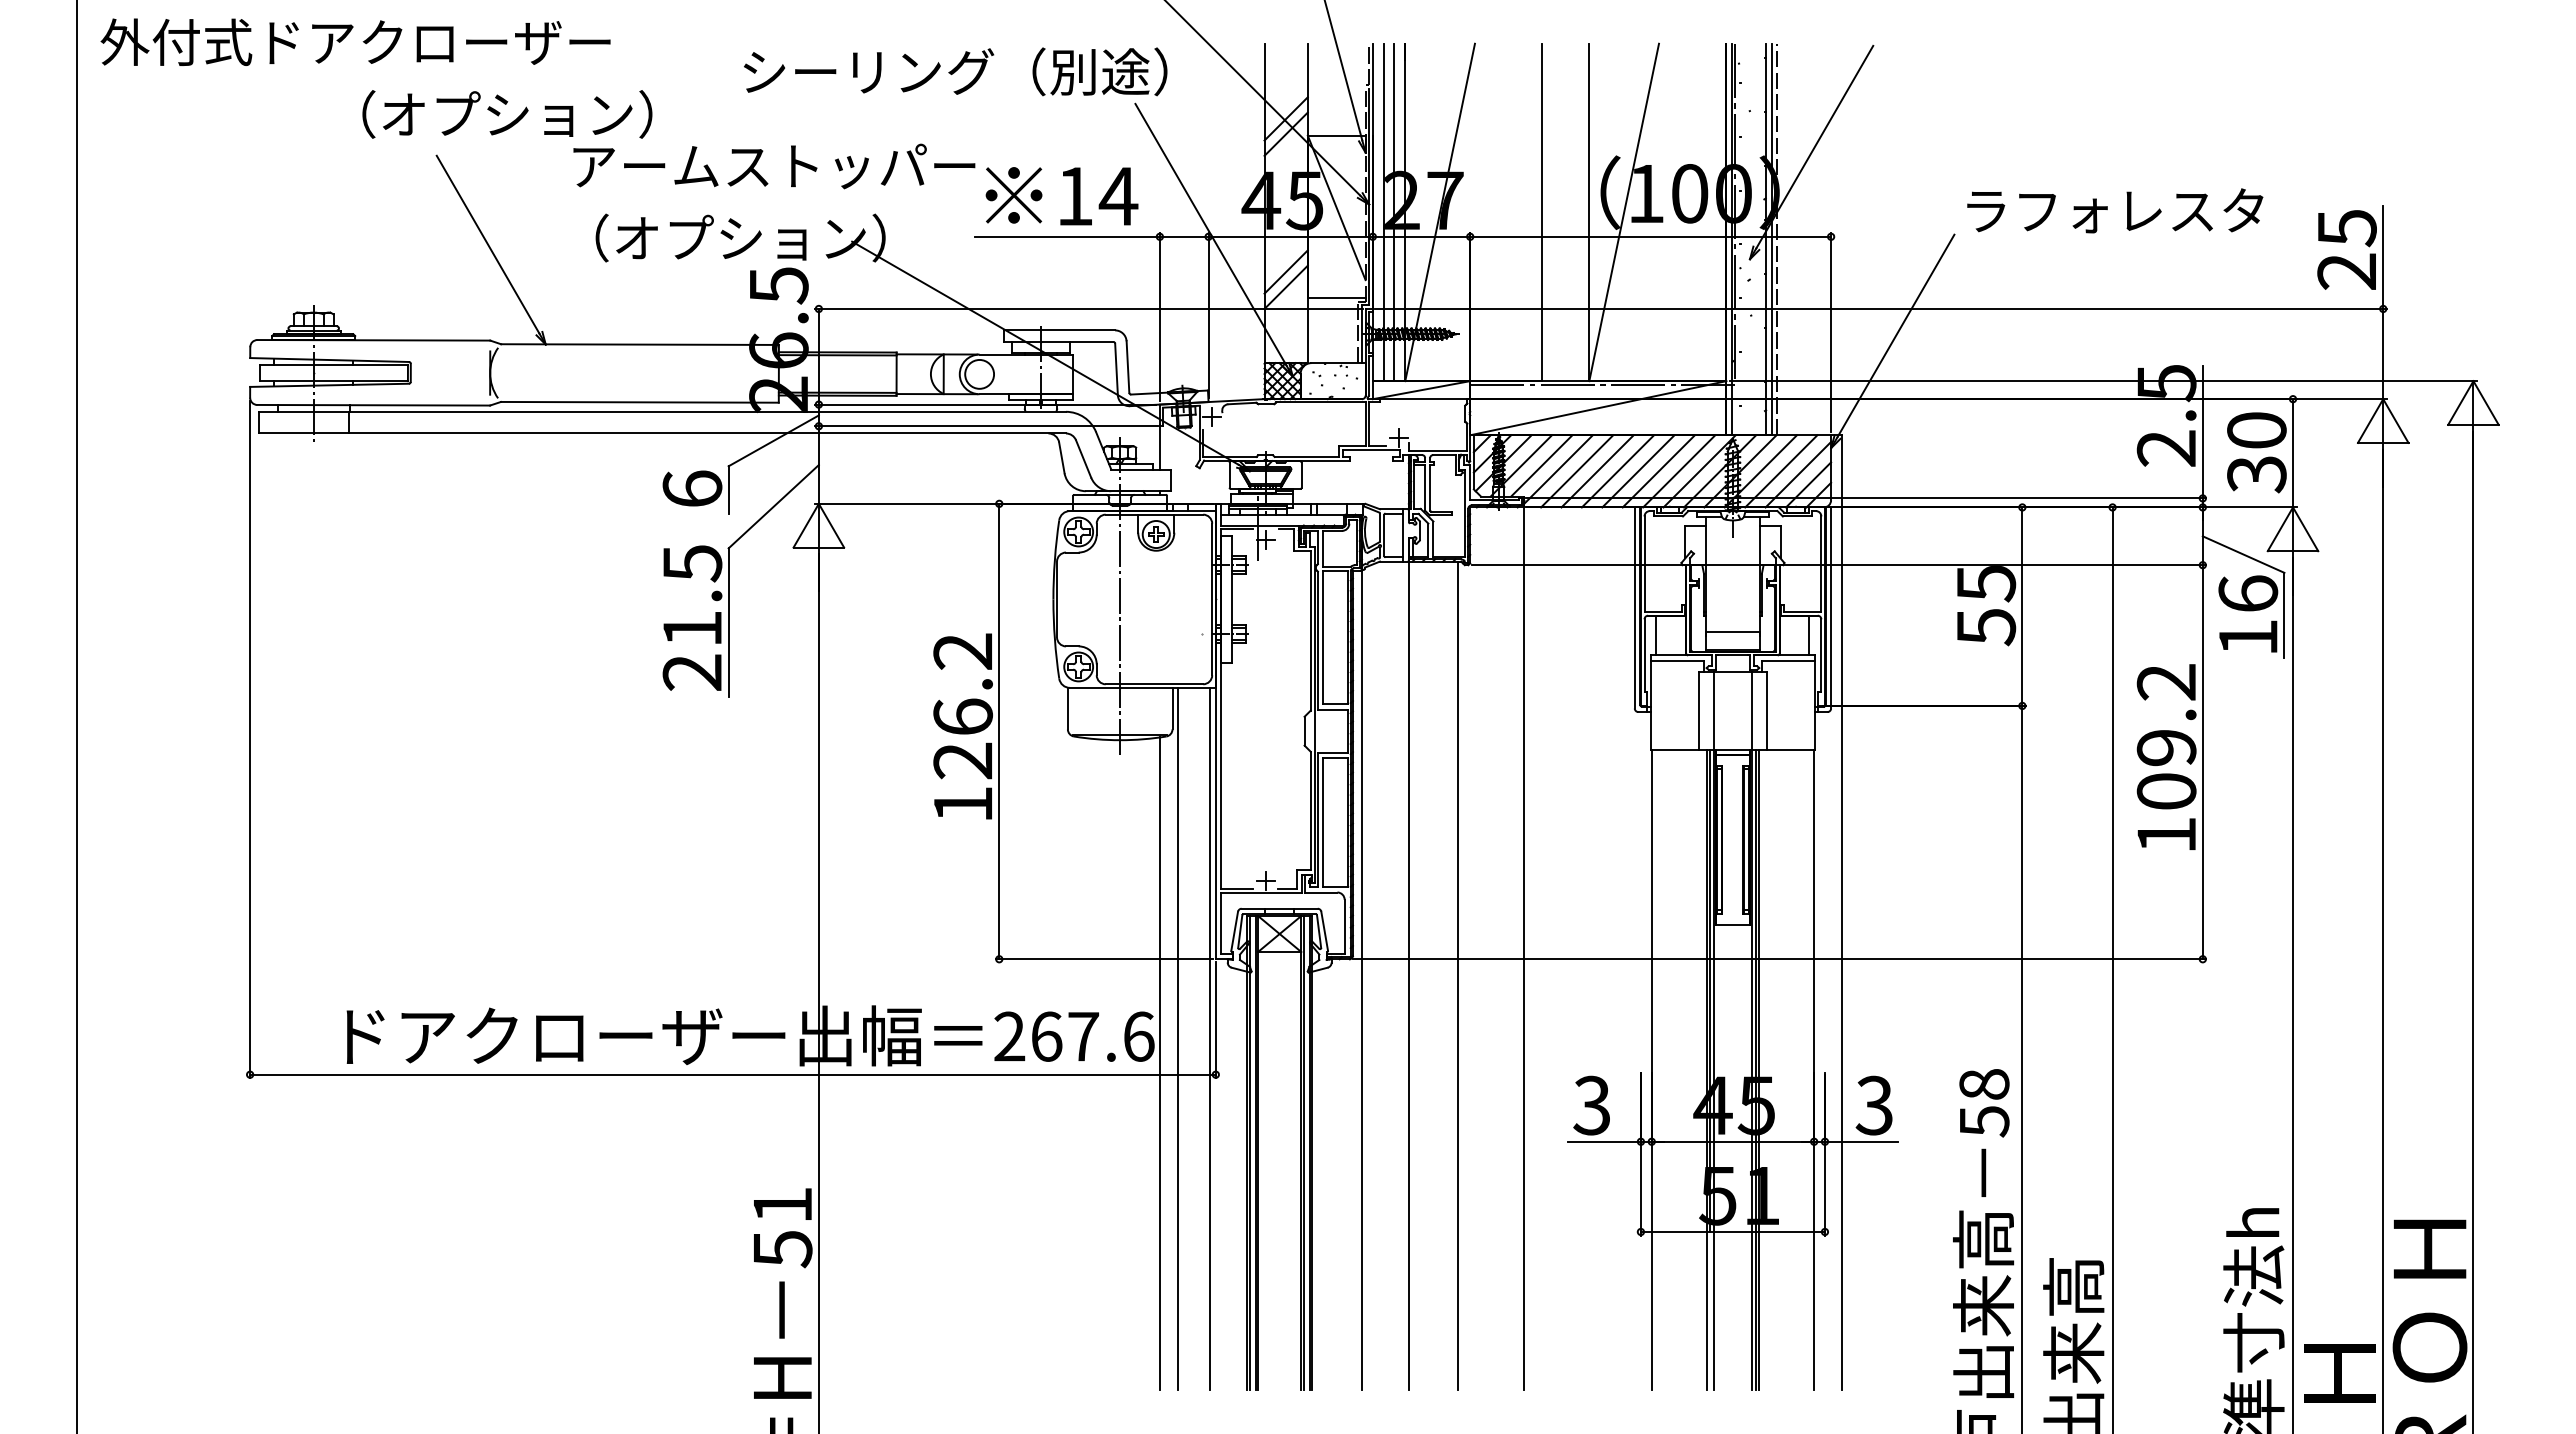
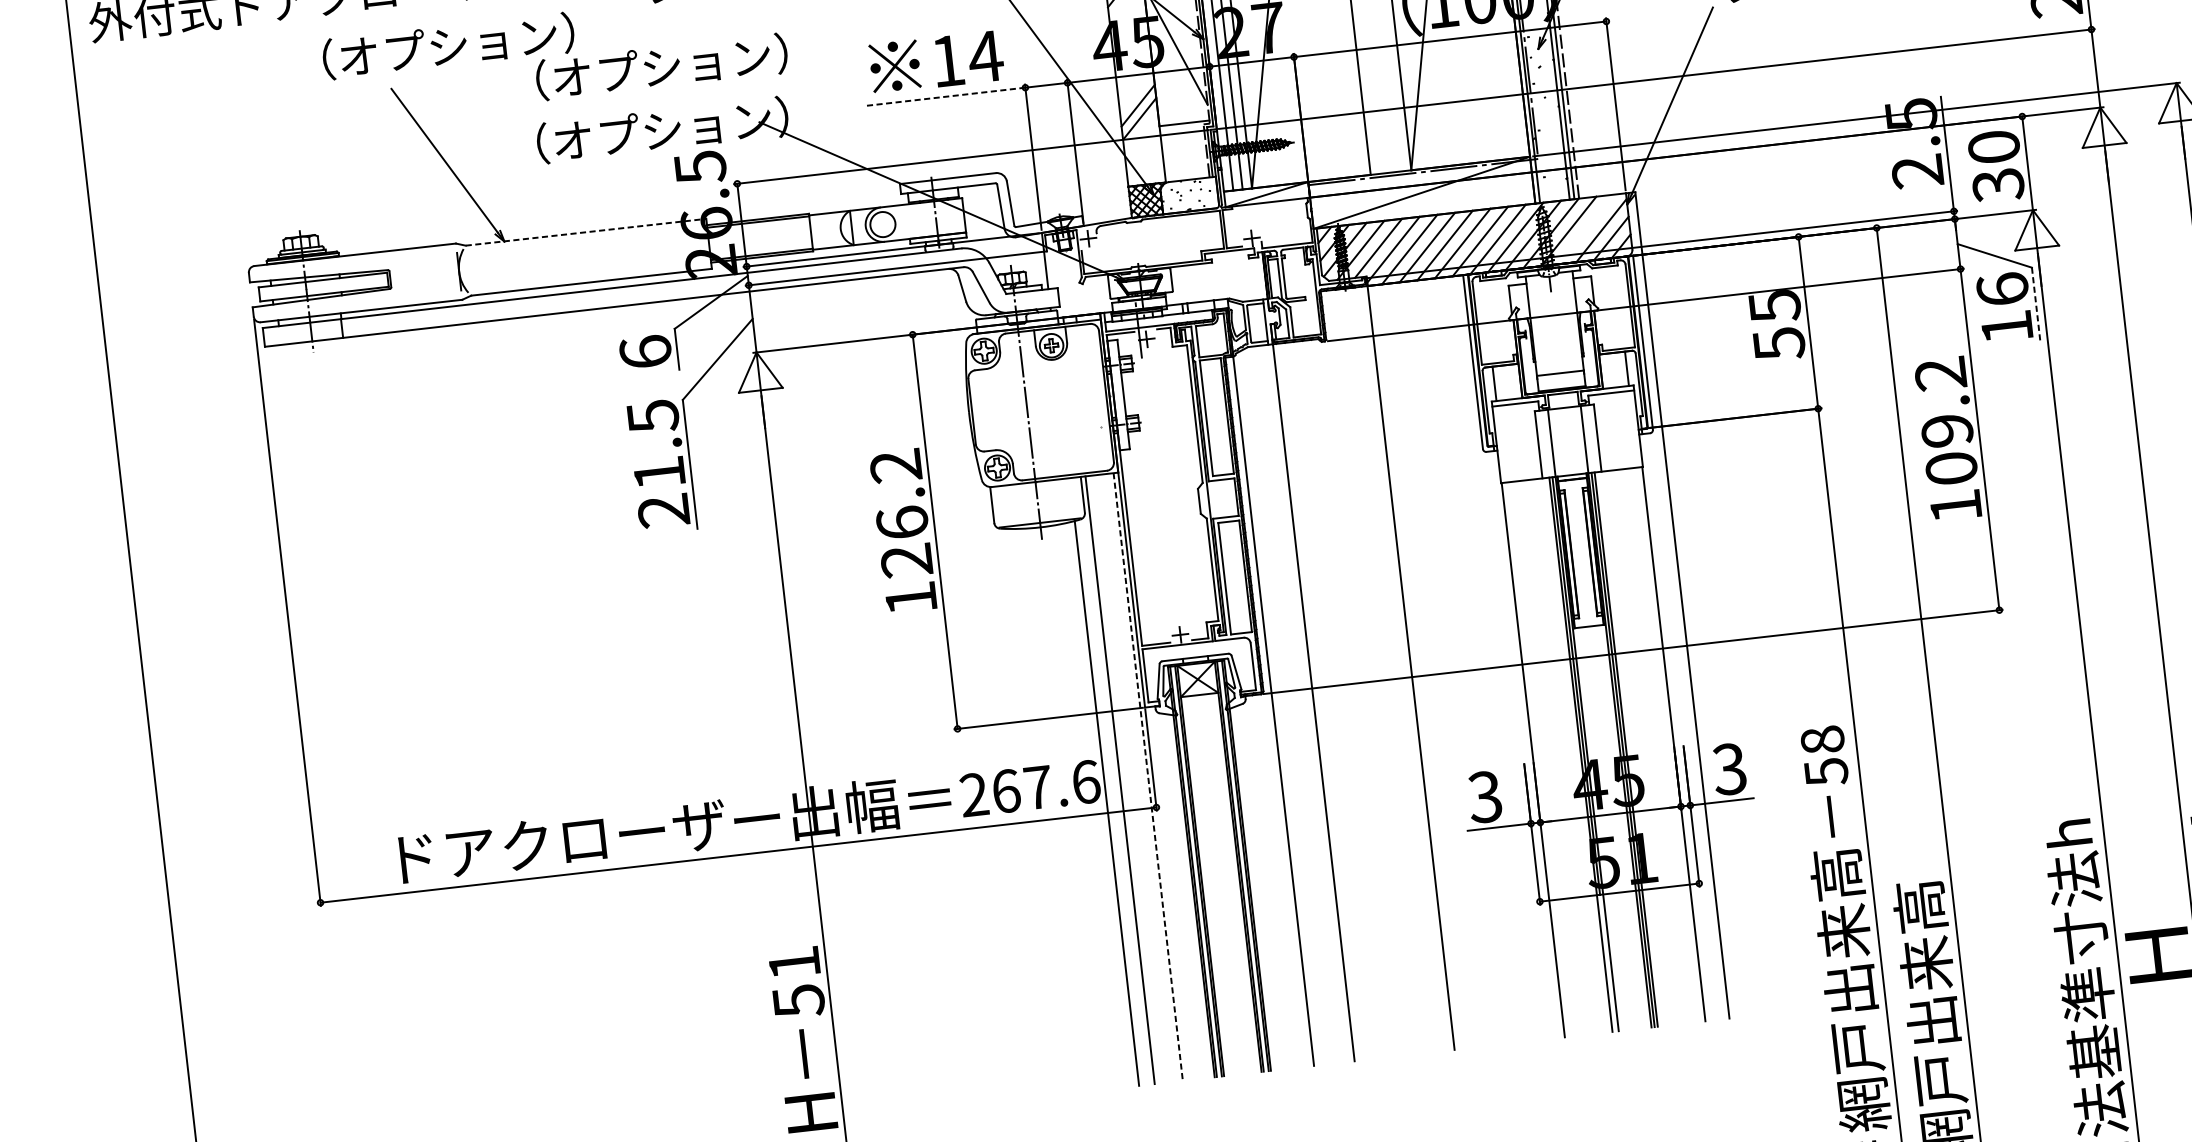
text: (774, 165) -> (684, 63), アームストッパー -> （オプション）
line: (1067, 236) -> (945, 96), solid -> dashed
line: (640, 344) -> (586, 232), solid -> dashed
line: (1781, 471) -> (1586, 229), removed
line: (2284, 615) -> (2036, 304), solid -> dashed
line: (1457, 975) -> (1355, 697), removed
line: (1210, 1039) -> (1148, 777), solid -> dashed

